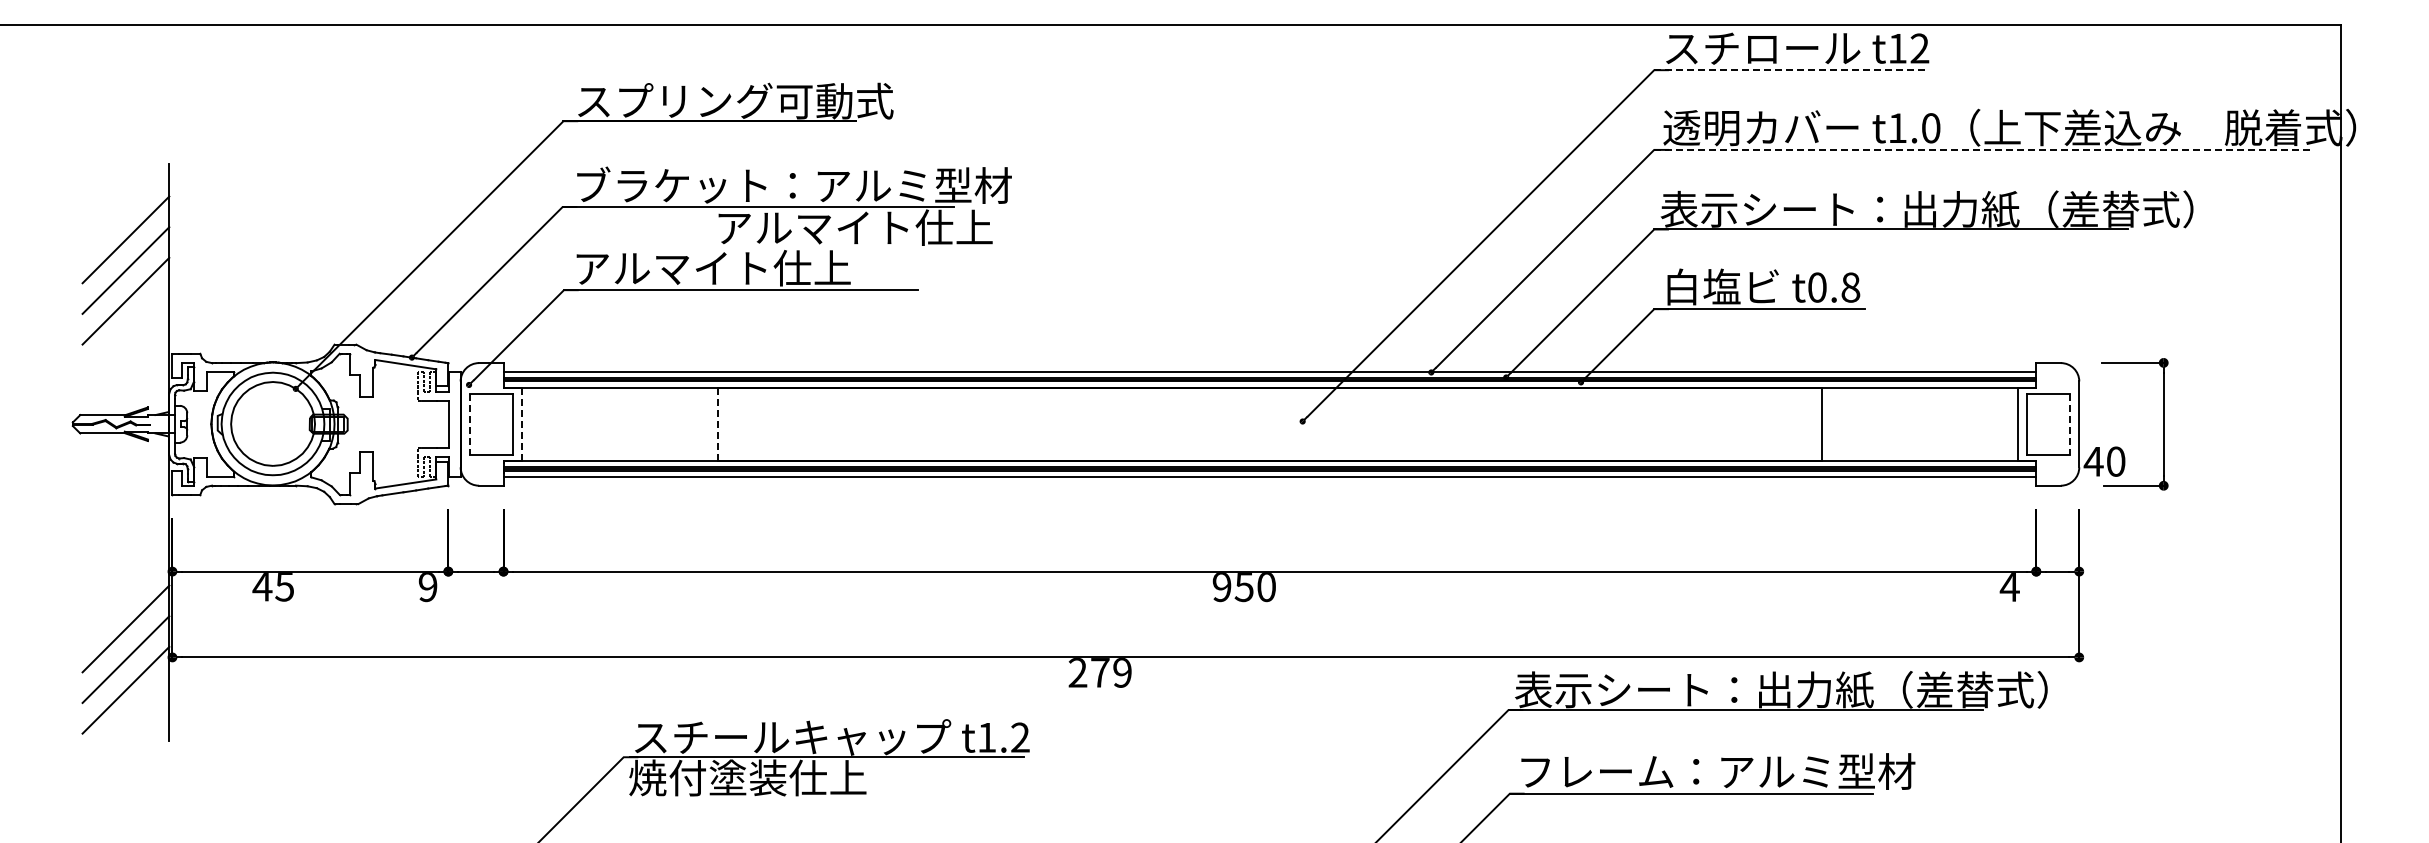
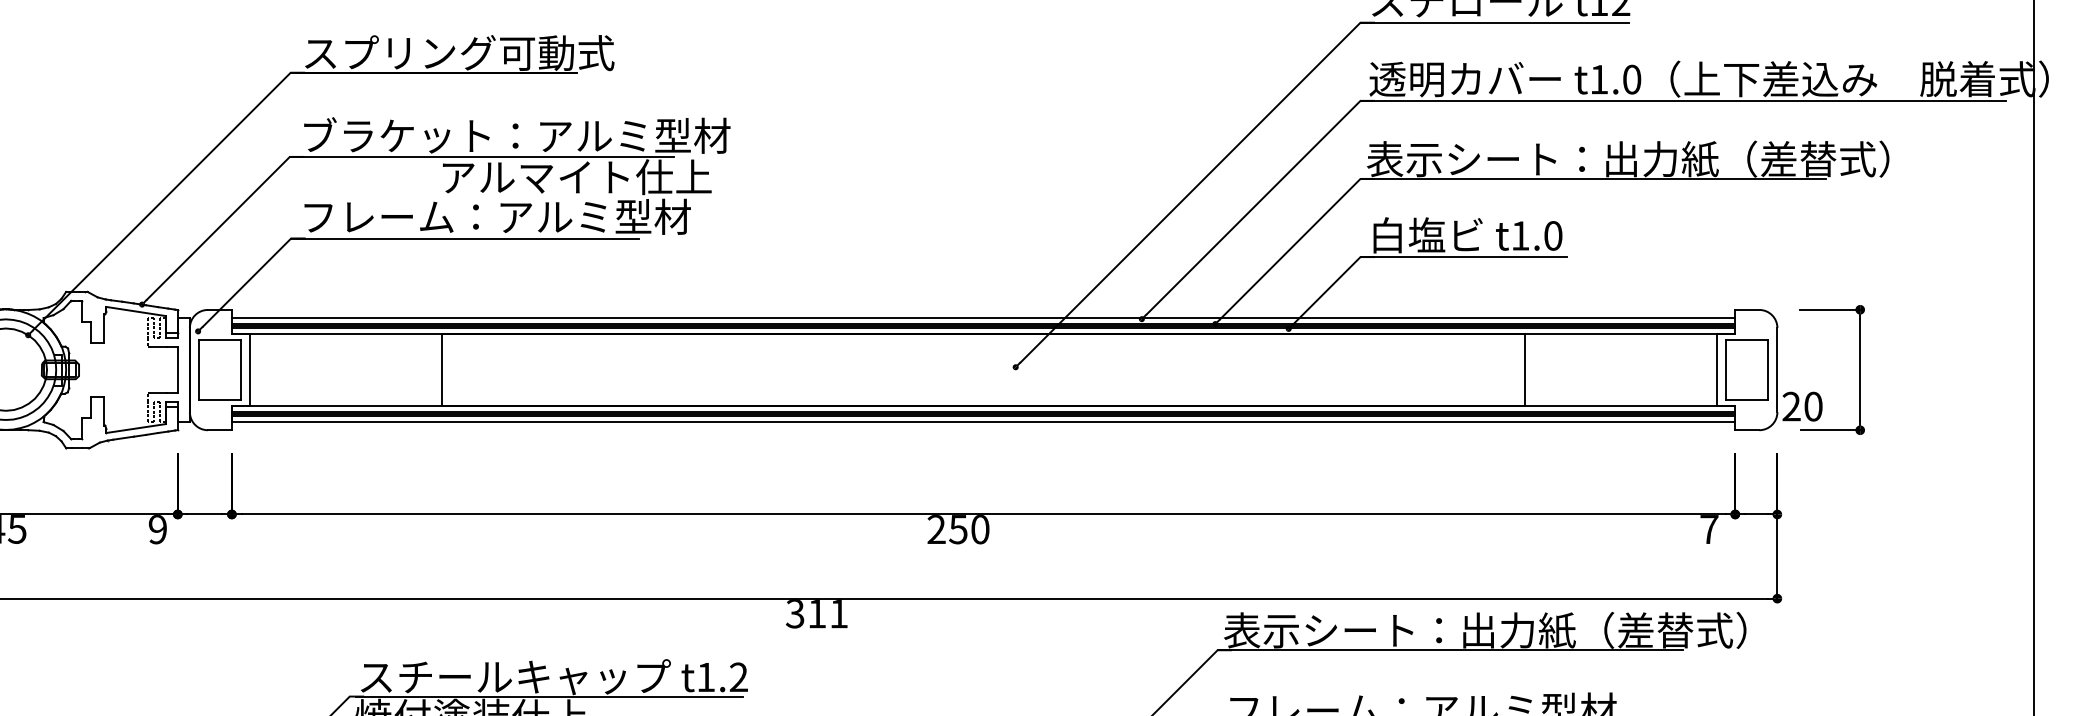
line: (1790, 70) -> (1494, 22), dashed -> solid
line: (1983, 149) -> (1683, 100), dashed -> solid
text: (773, 267) -> (496, 216), アルマイト仕上 -> フレーム：アルミ型材
text: (1834, 287) -> (1537, 235), t0.8 -> t1.0
line: (469, 424) -> (198, 370), dashed -> solid
line: (521, 424) -> (249, 370), dashed -> solid
line: (718, 424) -> (442, 370), dashed -> solid
line: (2070, 424) -> (1768, 370), dashed -> solid
text: (2093, 461) -> (1791, 406), 40 -> 20
text: (1221, 587) -> (936, 530), 950 -> 250
text: (2009, 587) -> (1708, 530), 4 -> 7
text: (1099, 672) -> (816, 613), 279 -> 311

